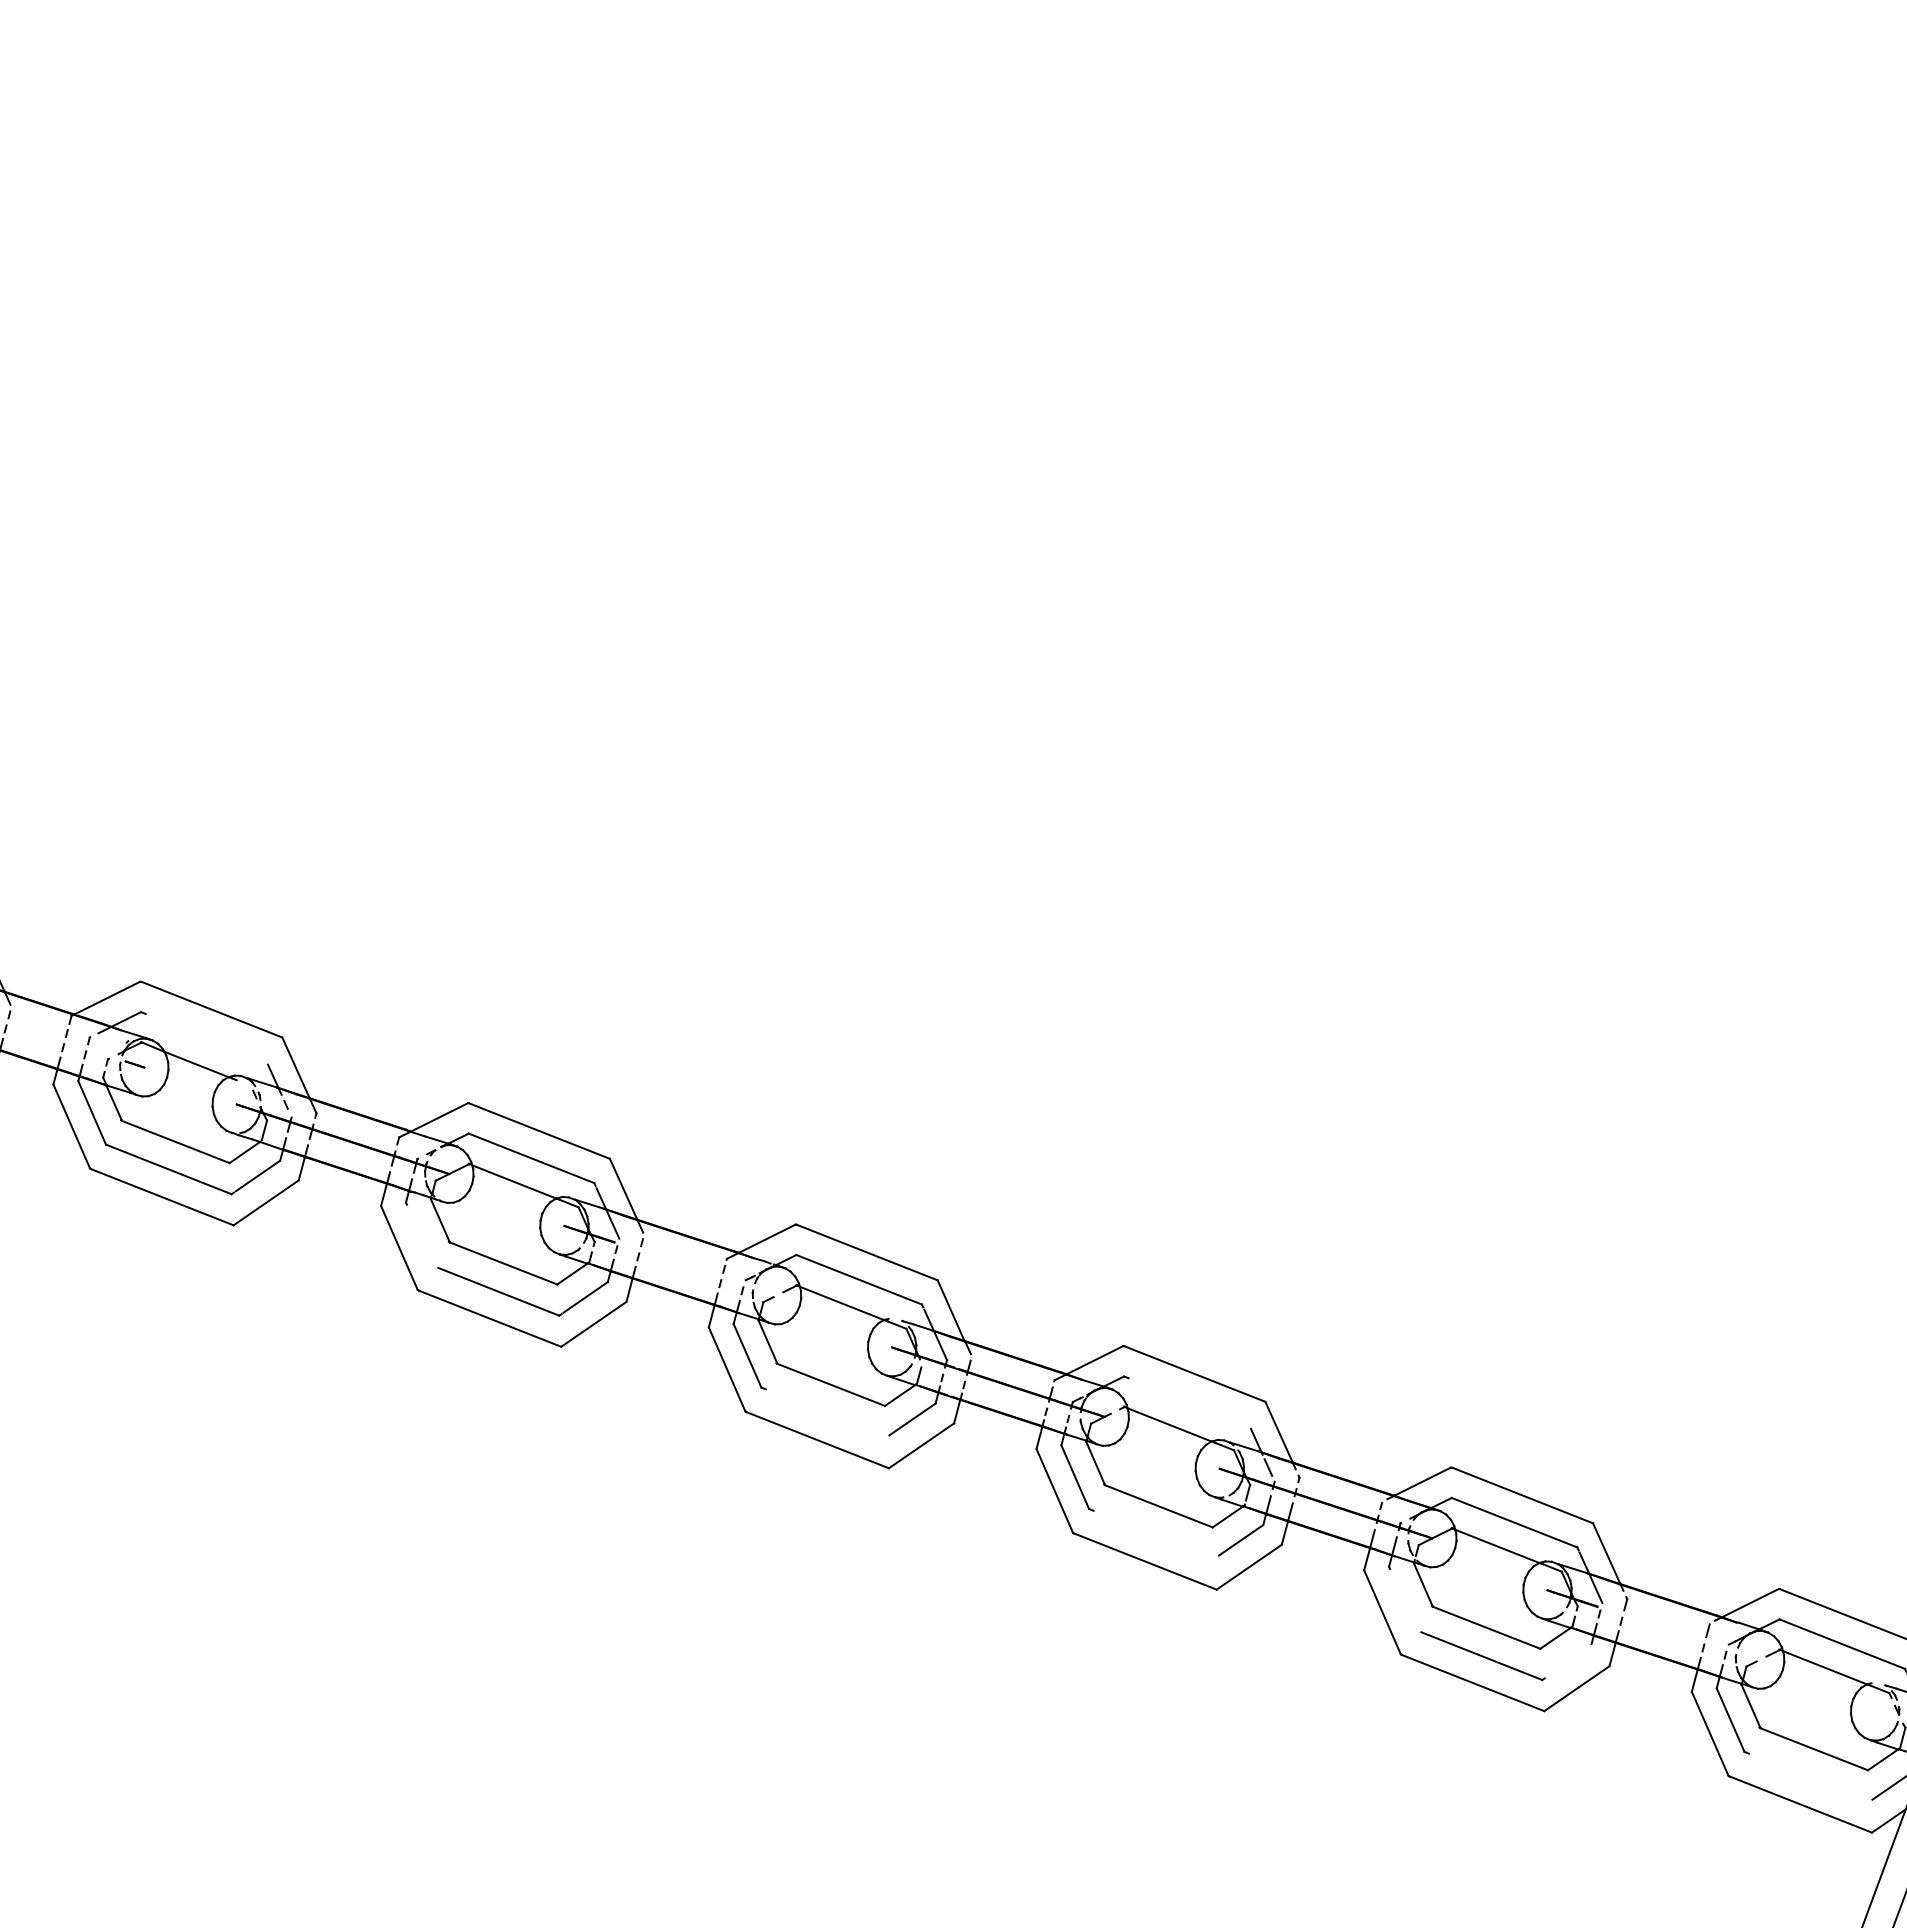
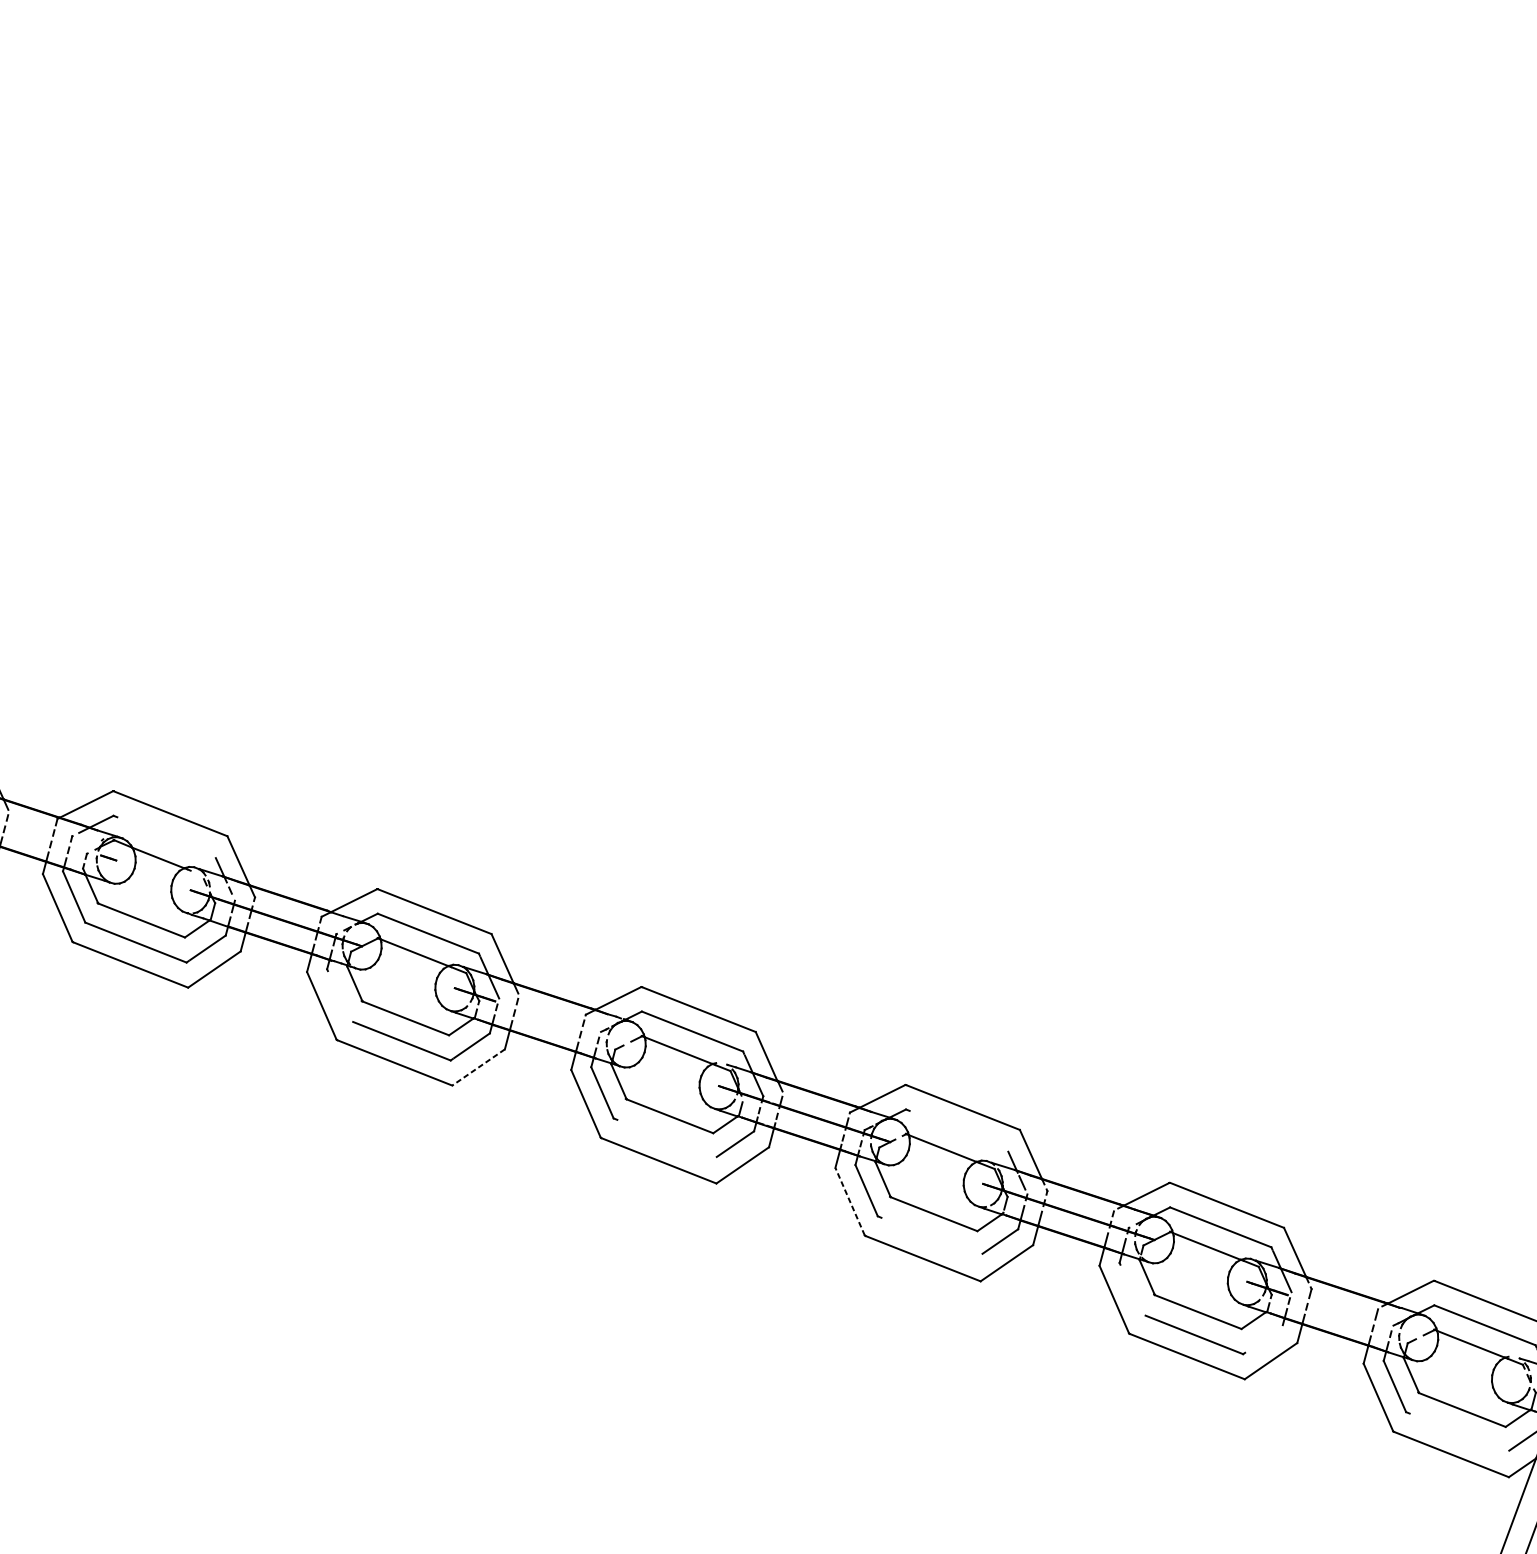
line: (593, 1324) -> (478, 1067), solid -> dashed
line: (1054, 1490) -> (849, 1201), solid -> dashed

